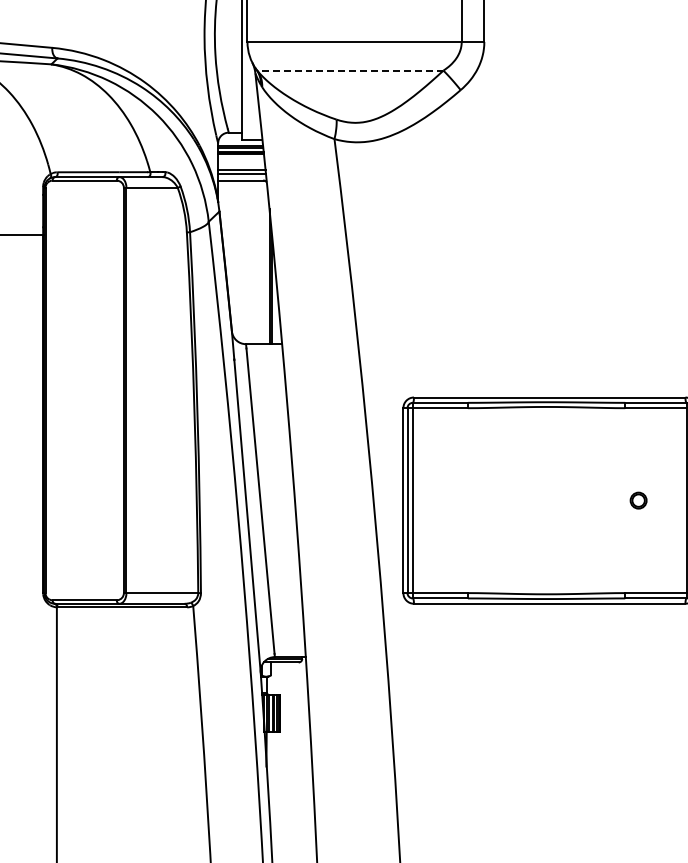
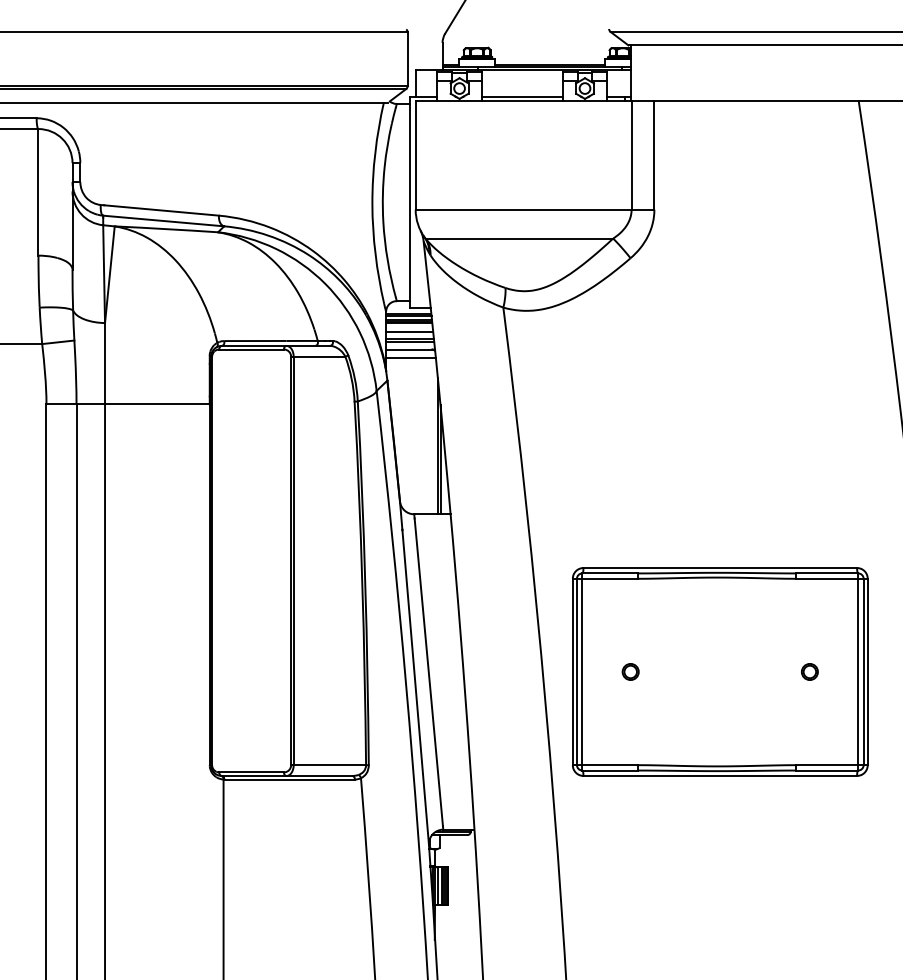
line: (350, 70) -> (519, 238), dashed -> solid
line: (241, 162) -> (409, 331), added
line: (242, 189) -> (410, 358), added
circle: (460, 500) -> (630, 671), added

